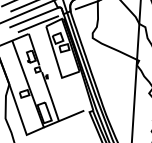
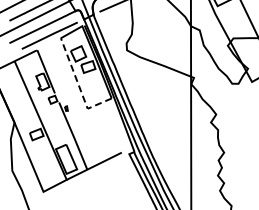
line: (56, 60) -> (78, 85), solid -> dashed

